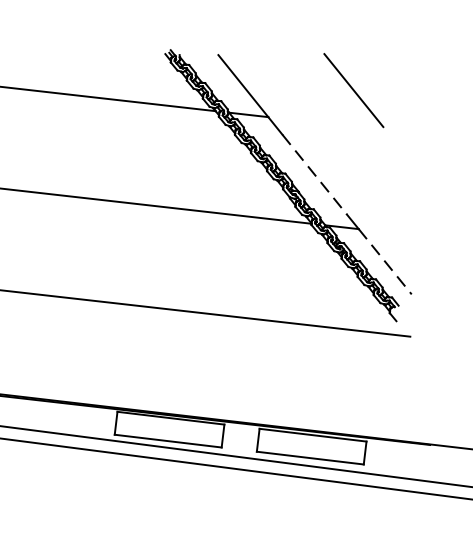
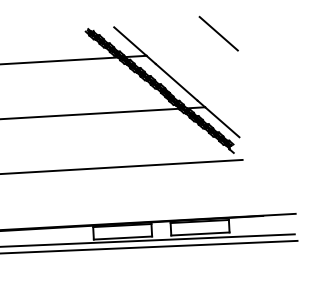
line: (353, 90) -> (218, 33), moved
line: (314, 175) -> (176, 82), dashed -> solid
line: (385, 262) -> (222, 122), dashed -> solid

